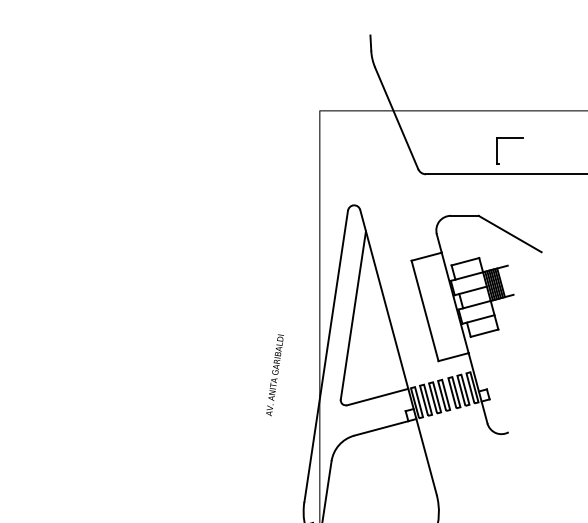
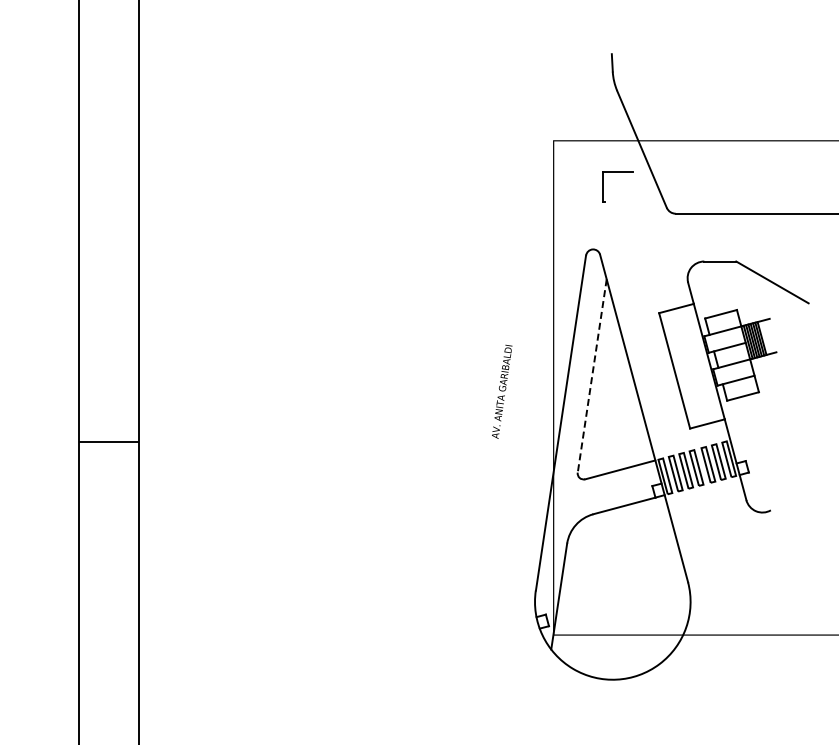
part: (510, 138) -> (617, 172), moved
line: (353, 314) -> (592, 375), solid -> dashed
text: (275, 374) -> (502, 391), moved

